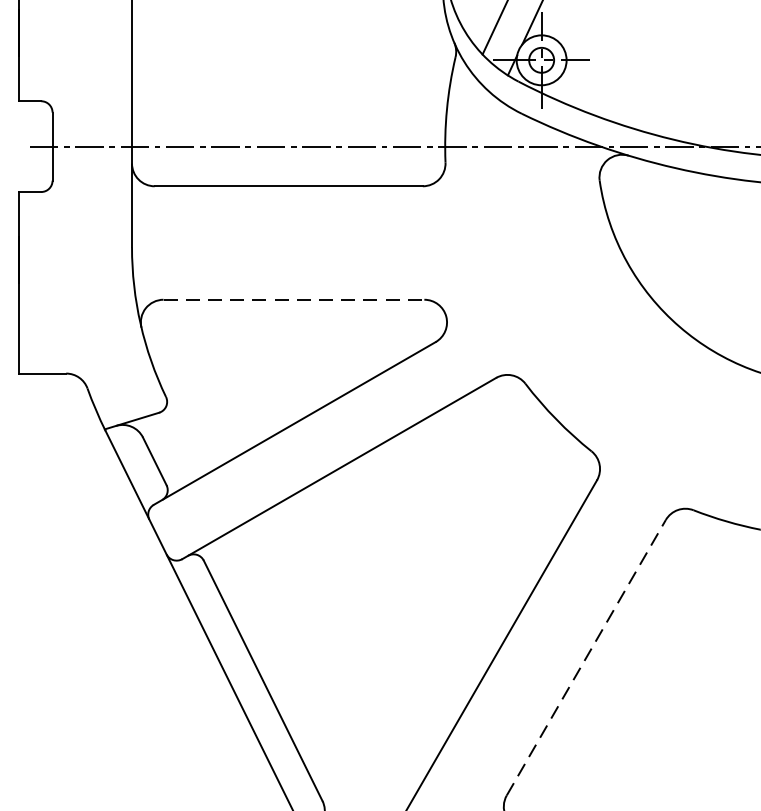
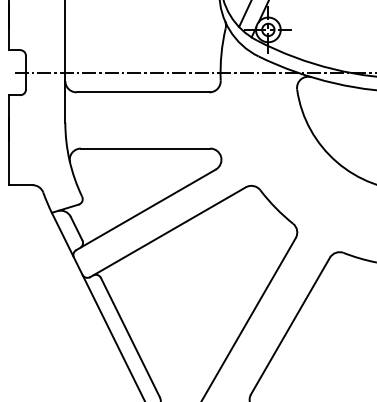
line: (293, 299) -> (145, 148), dashed -> solid
line: (586, 658) -> (290, 326), dashed -> solid

